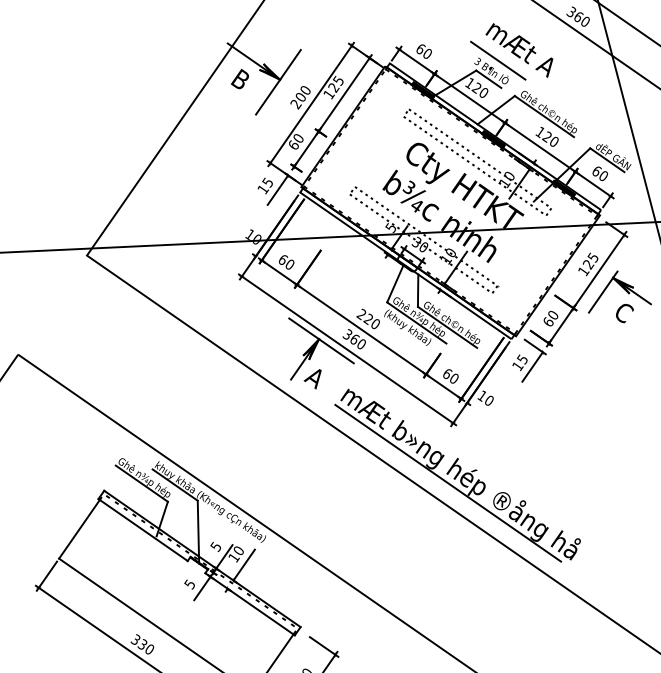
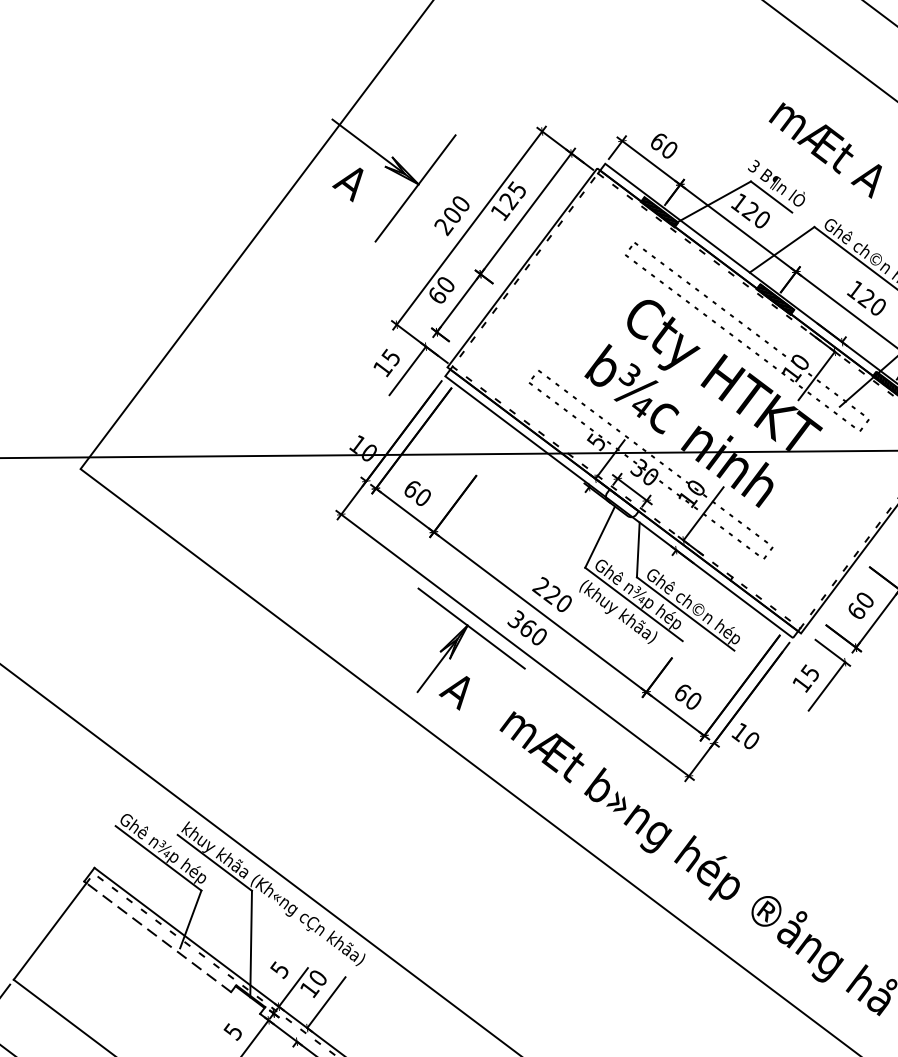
line: (498, 60) -> (789, 165), removed
text: (239, 79) -> (349, 181), B -> A
line: (448, 482) -> (677, 876), removed
line: (143, 530) -> (158, 937), solid -> dashed

